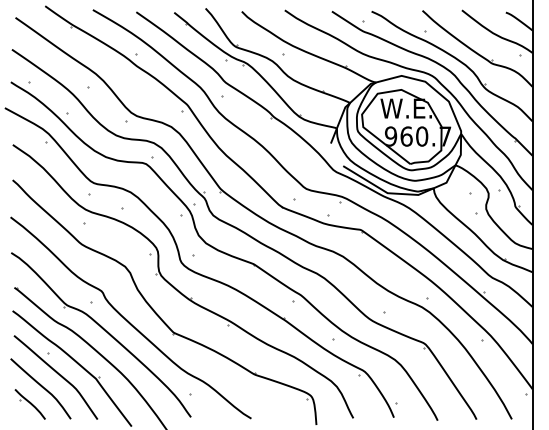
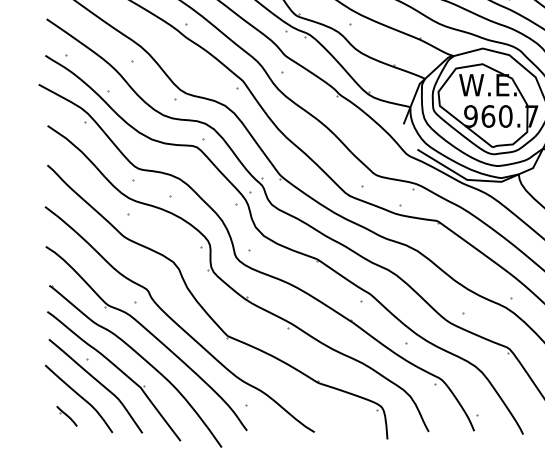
part: (29, 404) -> (66, 416), size x0.6

